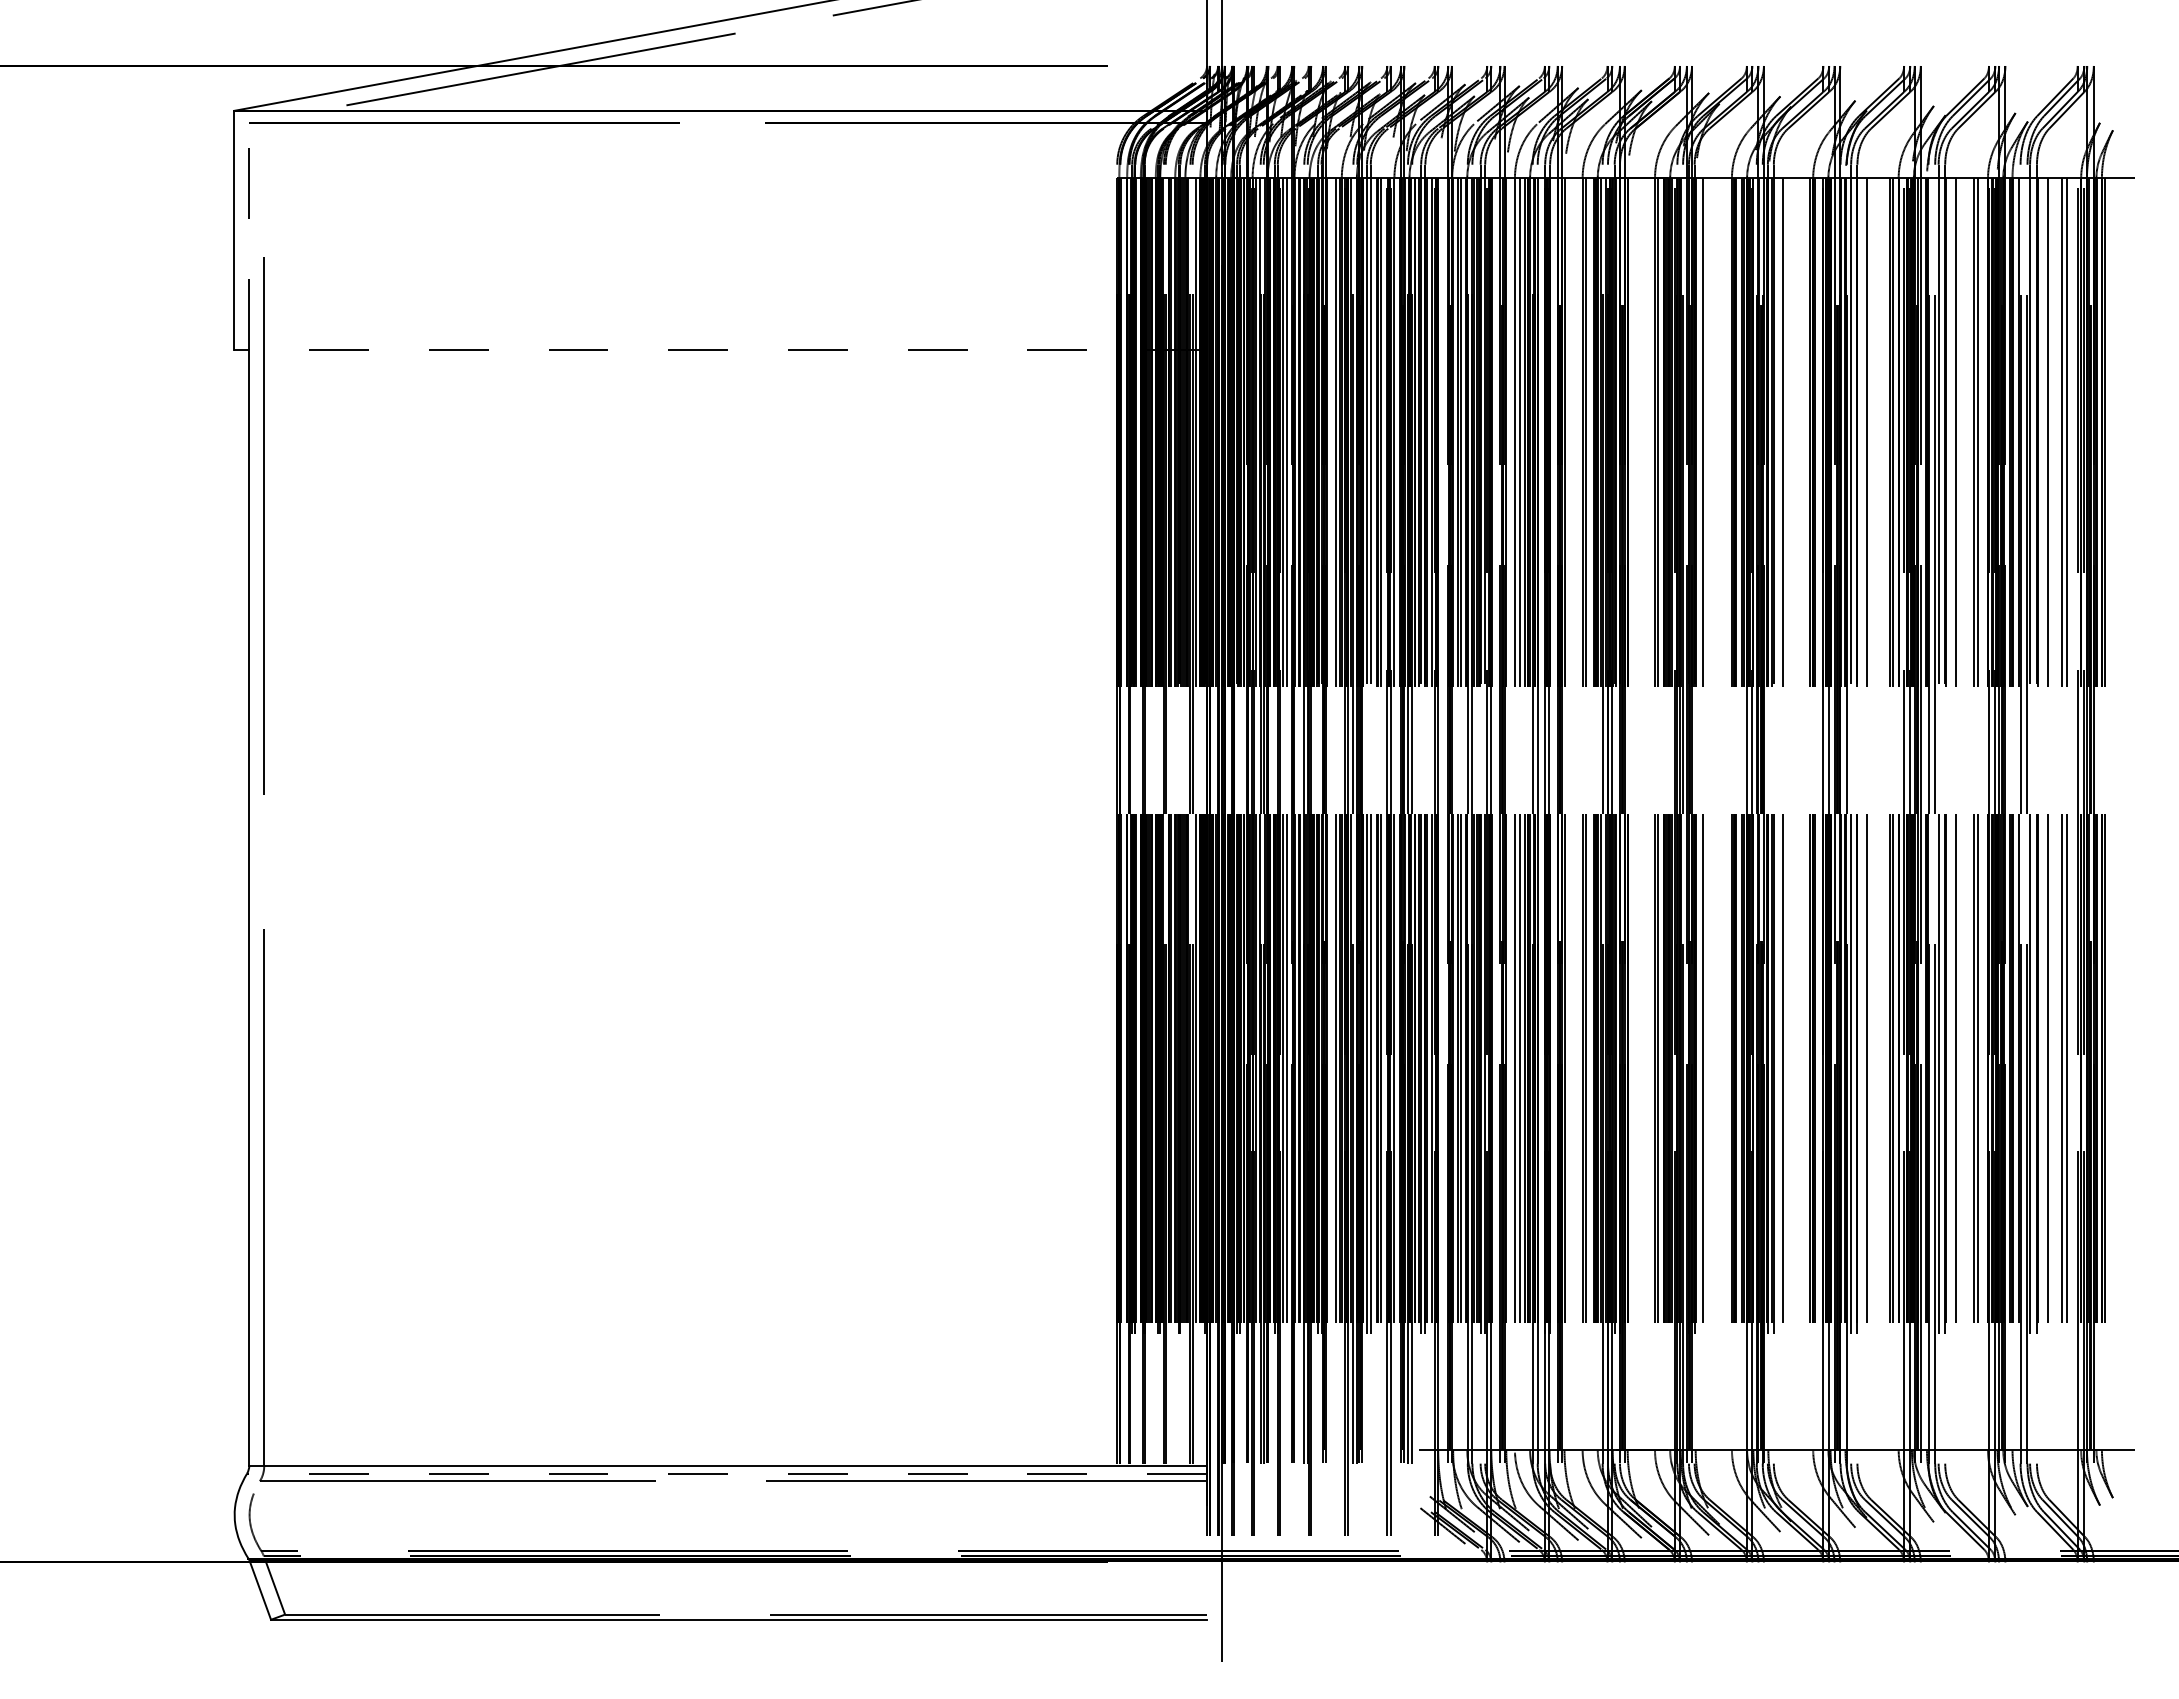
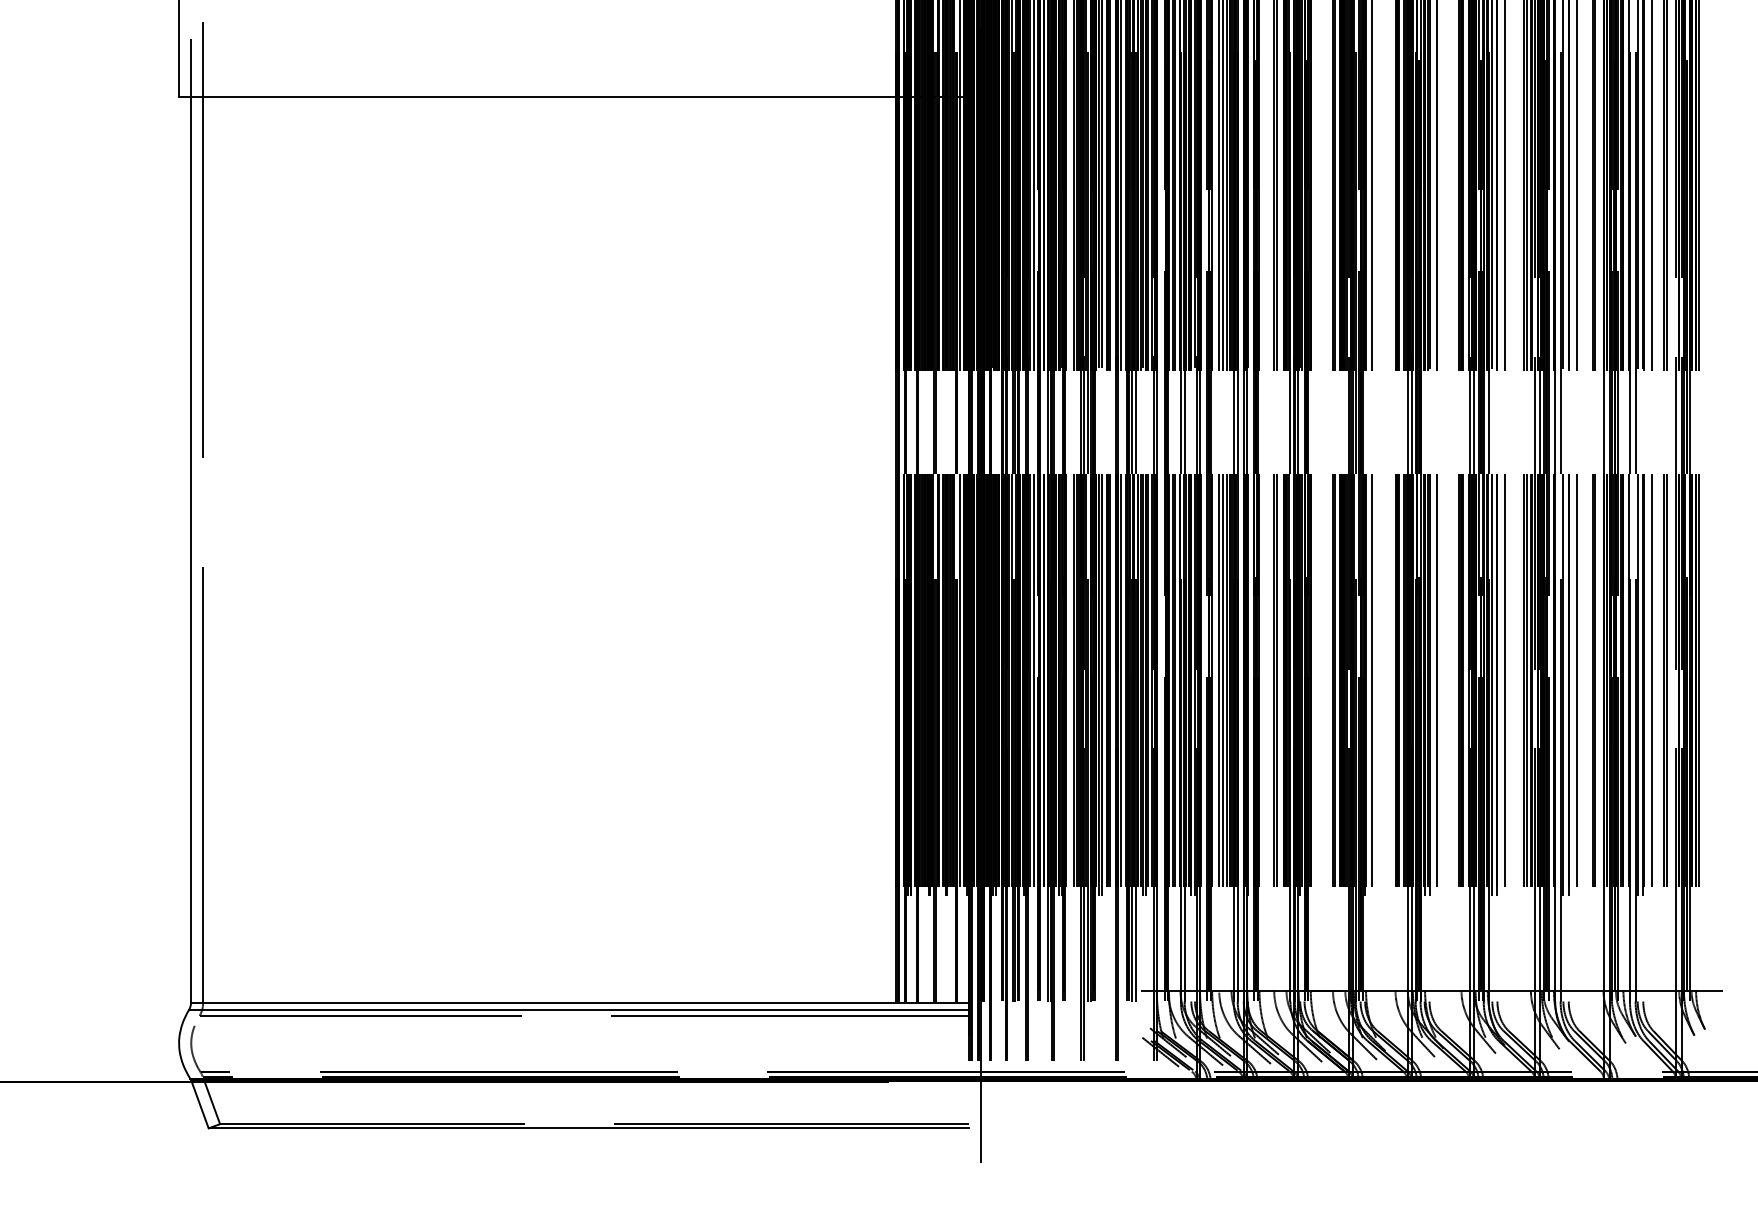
line: (720, 350) -> (573, 97), dashed -> solid
line: (727, 1473) -> (579, 1009), dashed -> solid

